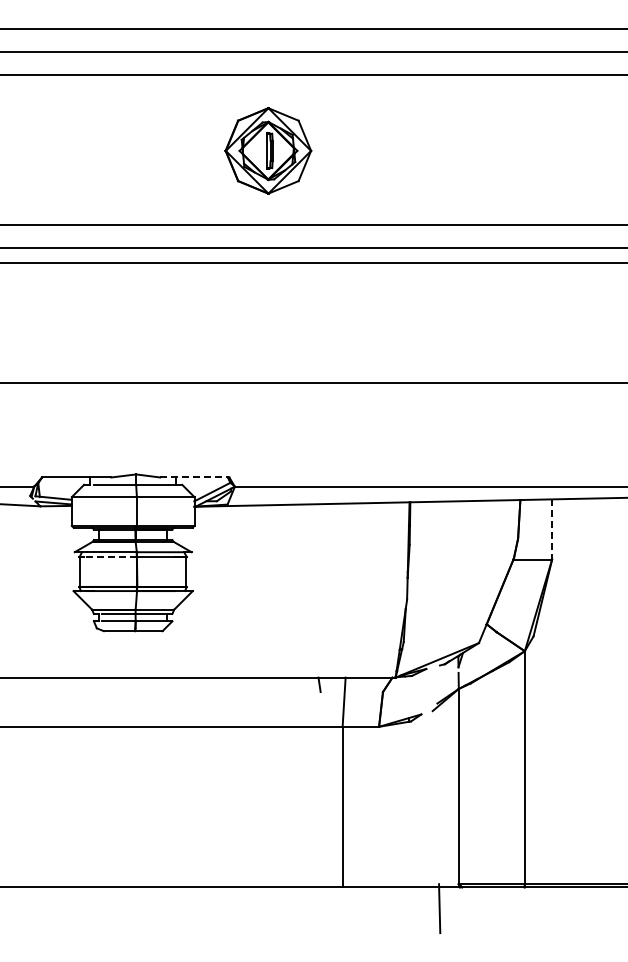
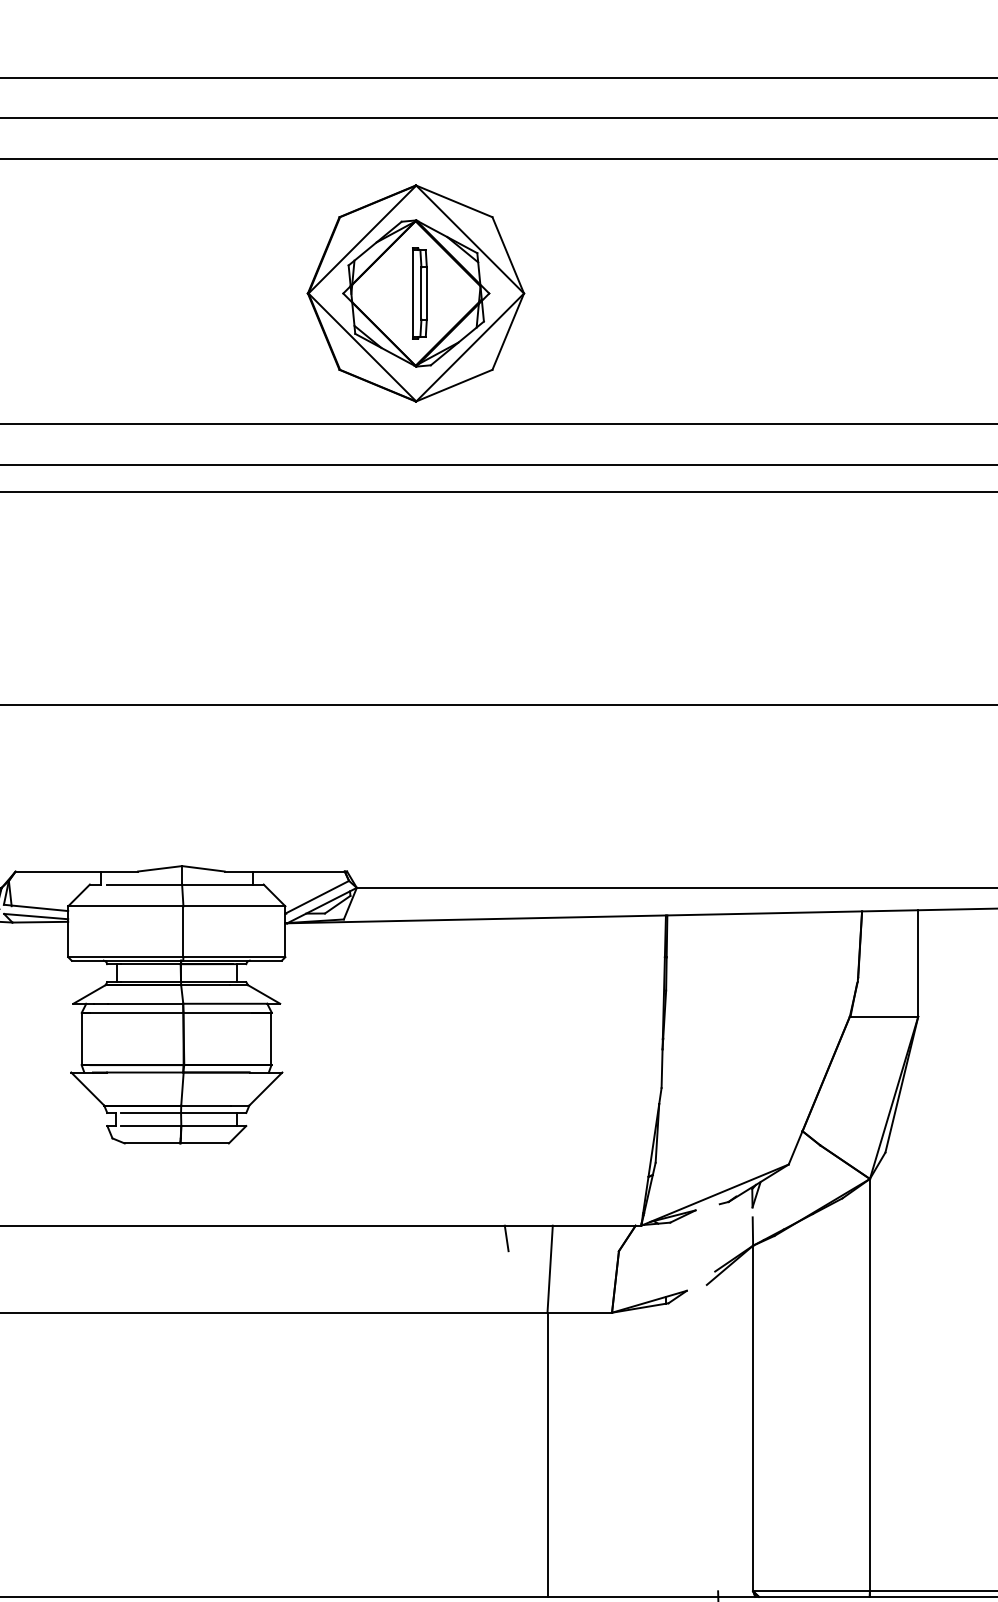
part: (268, 150) -> (416, 292), size x1.43
line: (194, 477) -> (285, 871), dashed -> solid
line: (552, 529) -> (918, 963), dashed -> solid
line: (110, 557) -> (136, 1013), dashed -> solid

